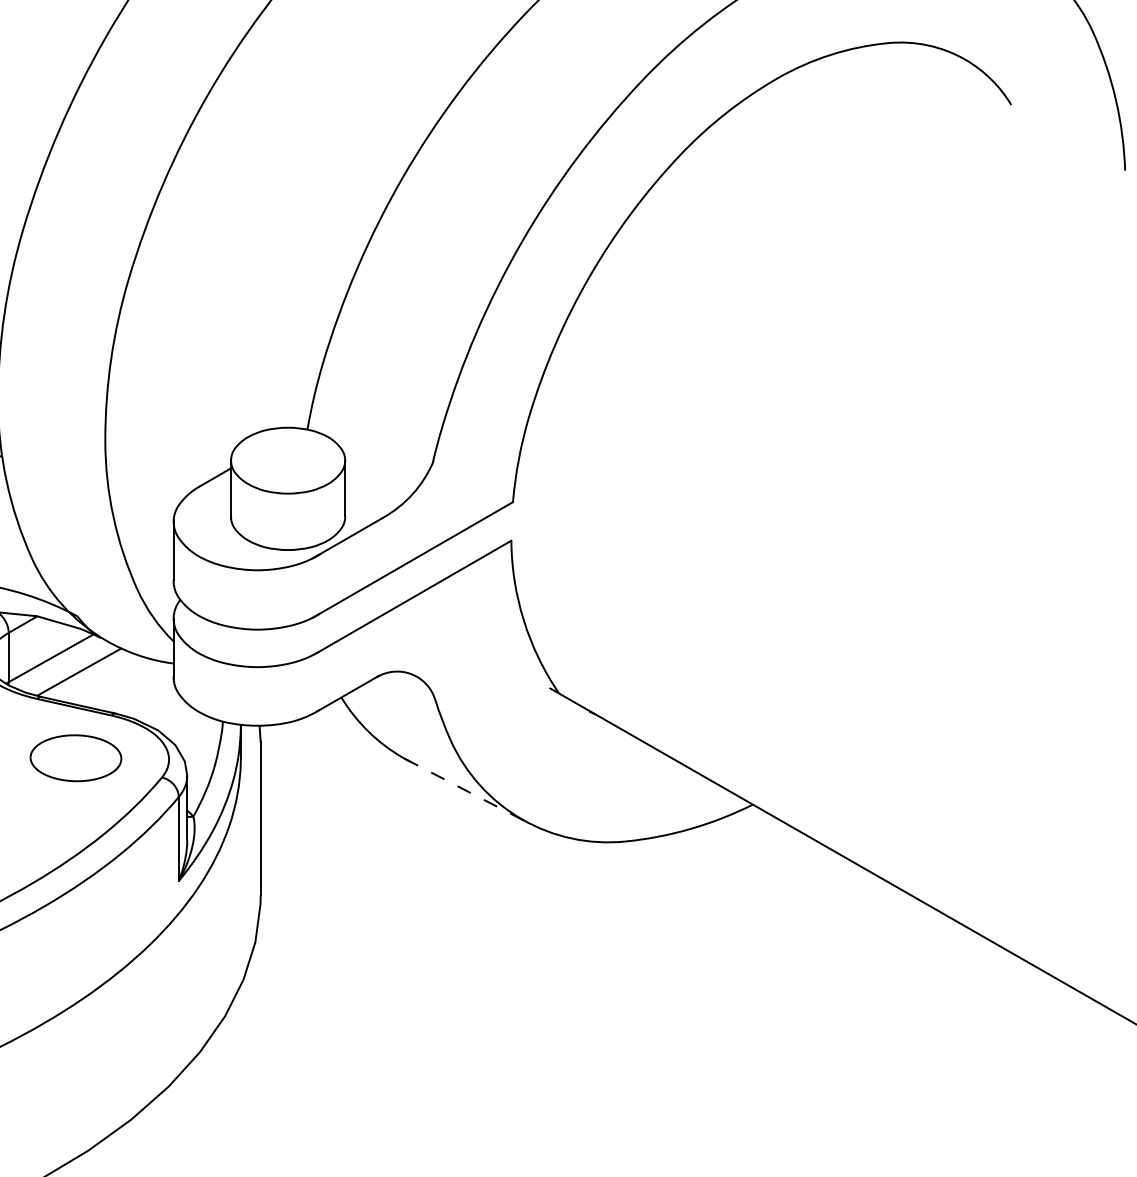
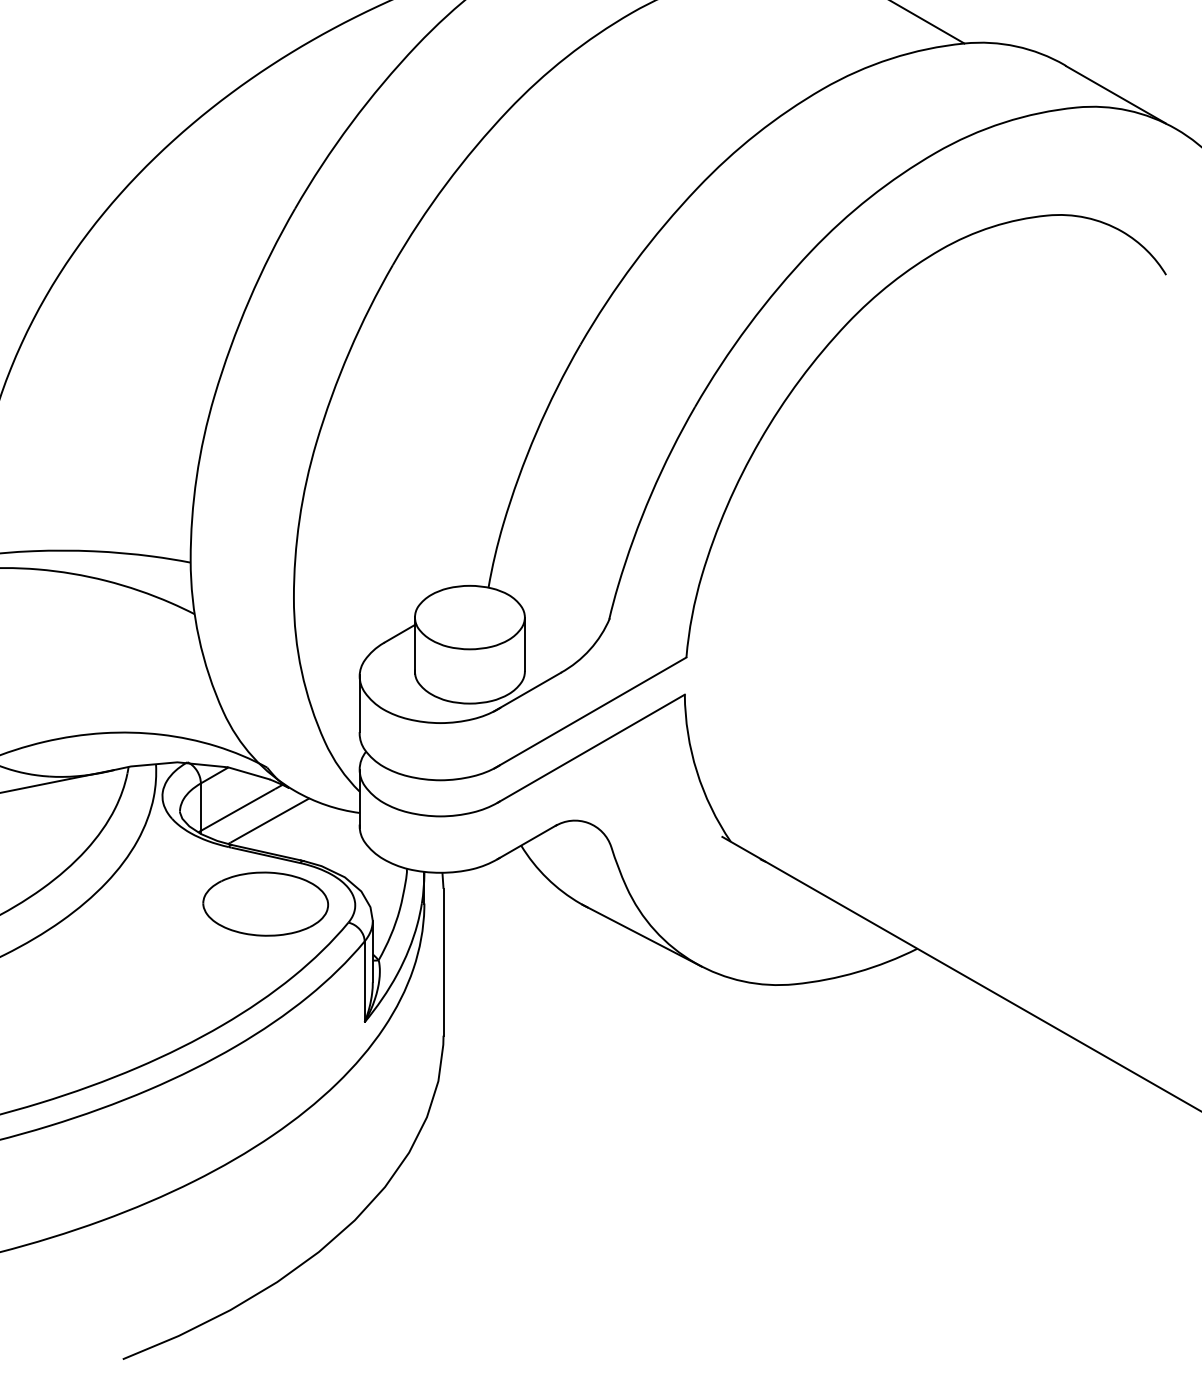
part: (75, 757) -> (265, 903), size x1.43
line: (467, 790) -> (642, 935), dashed -> solid

